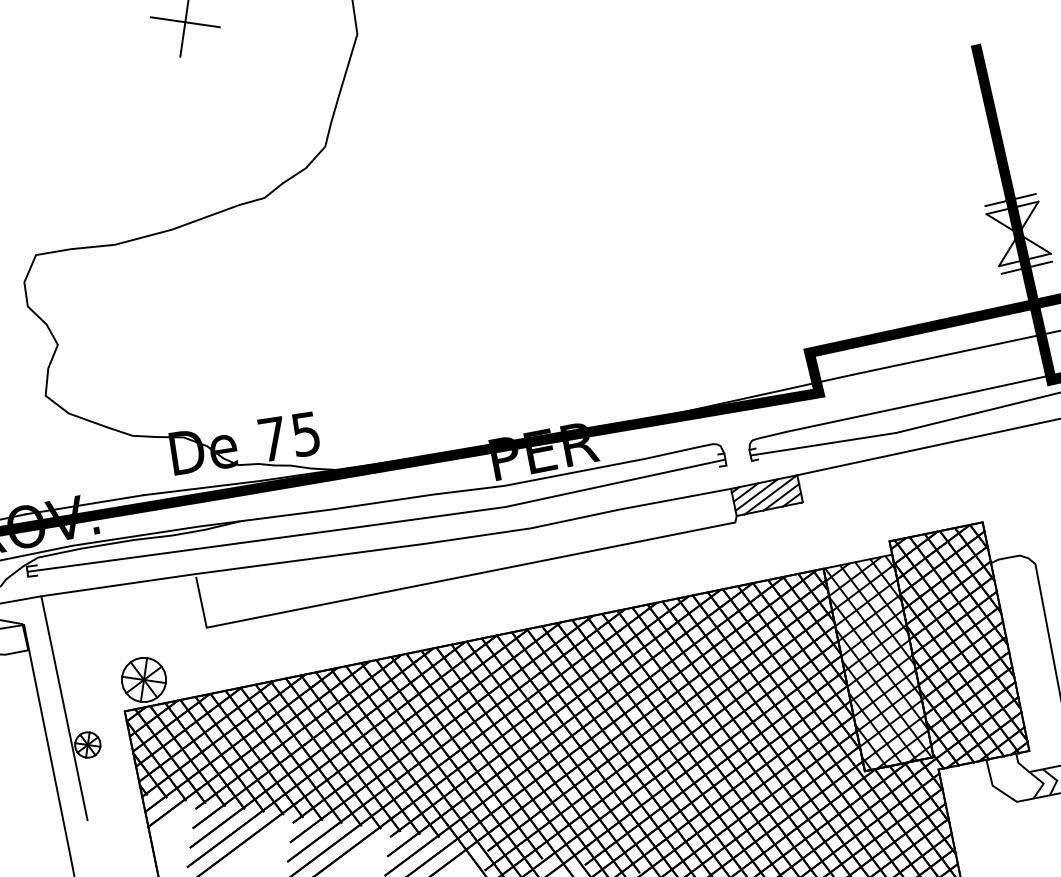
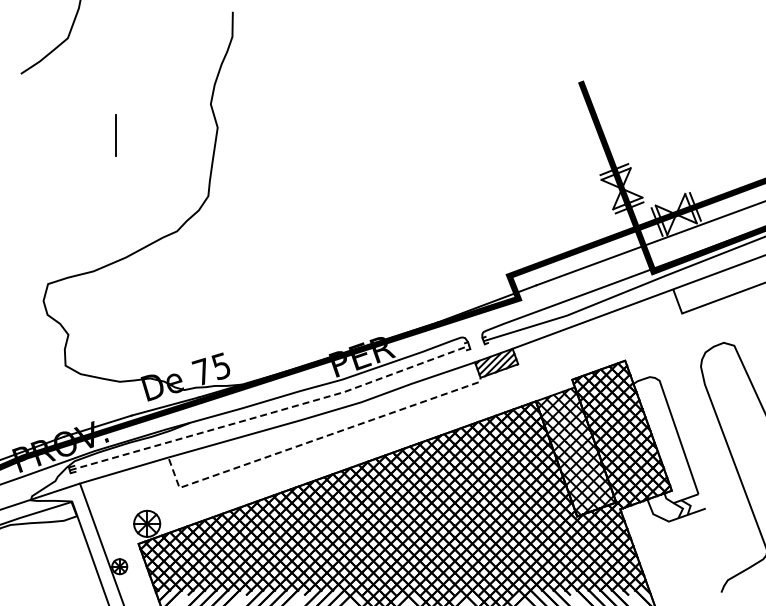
line: (184, 22) -> (115, 135), removed
line: (378, 525) -> (271, 413), solid -> dashed
line: (449, 579) -> (317, 439), solid -> dashed

